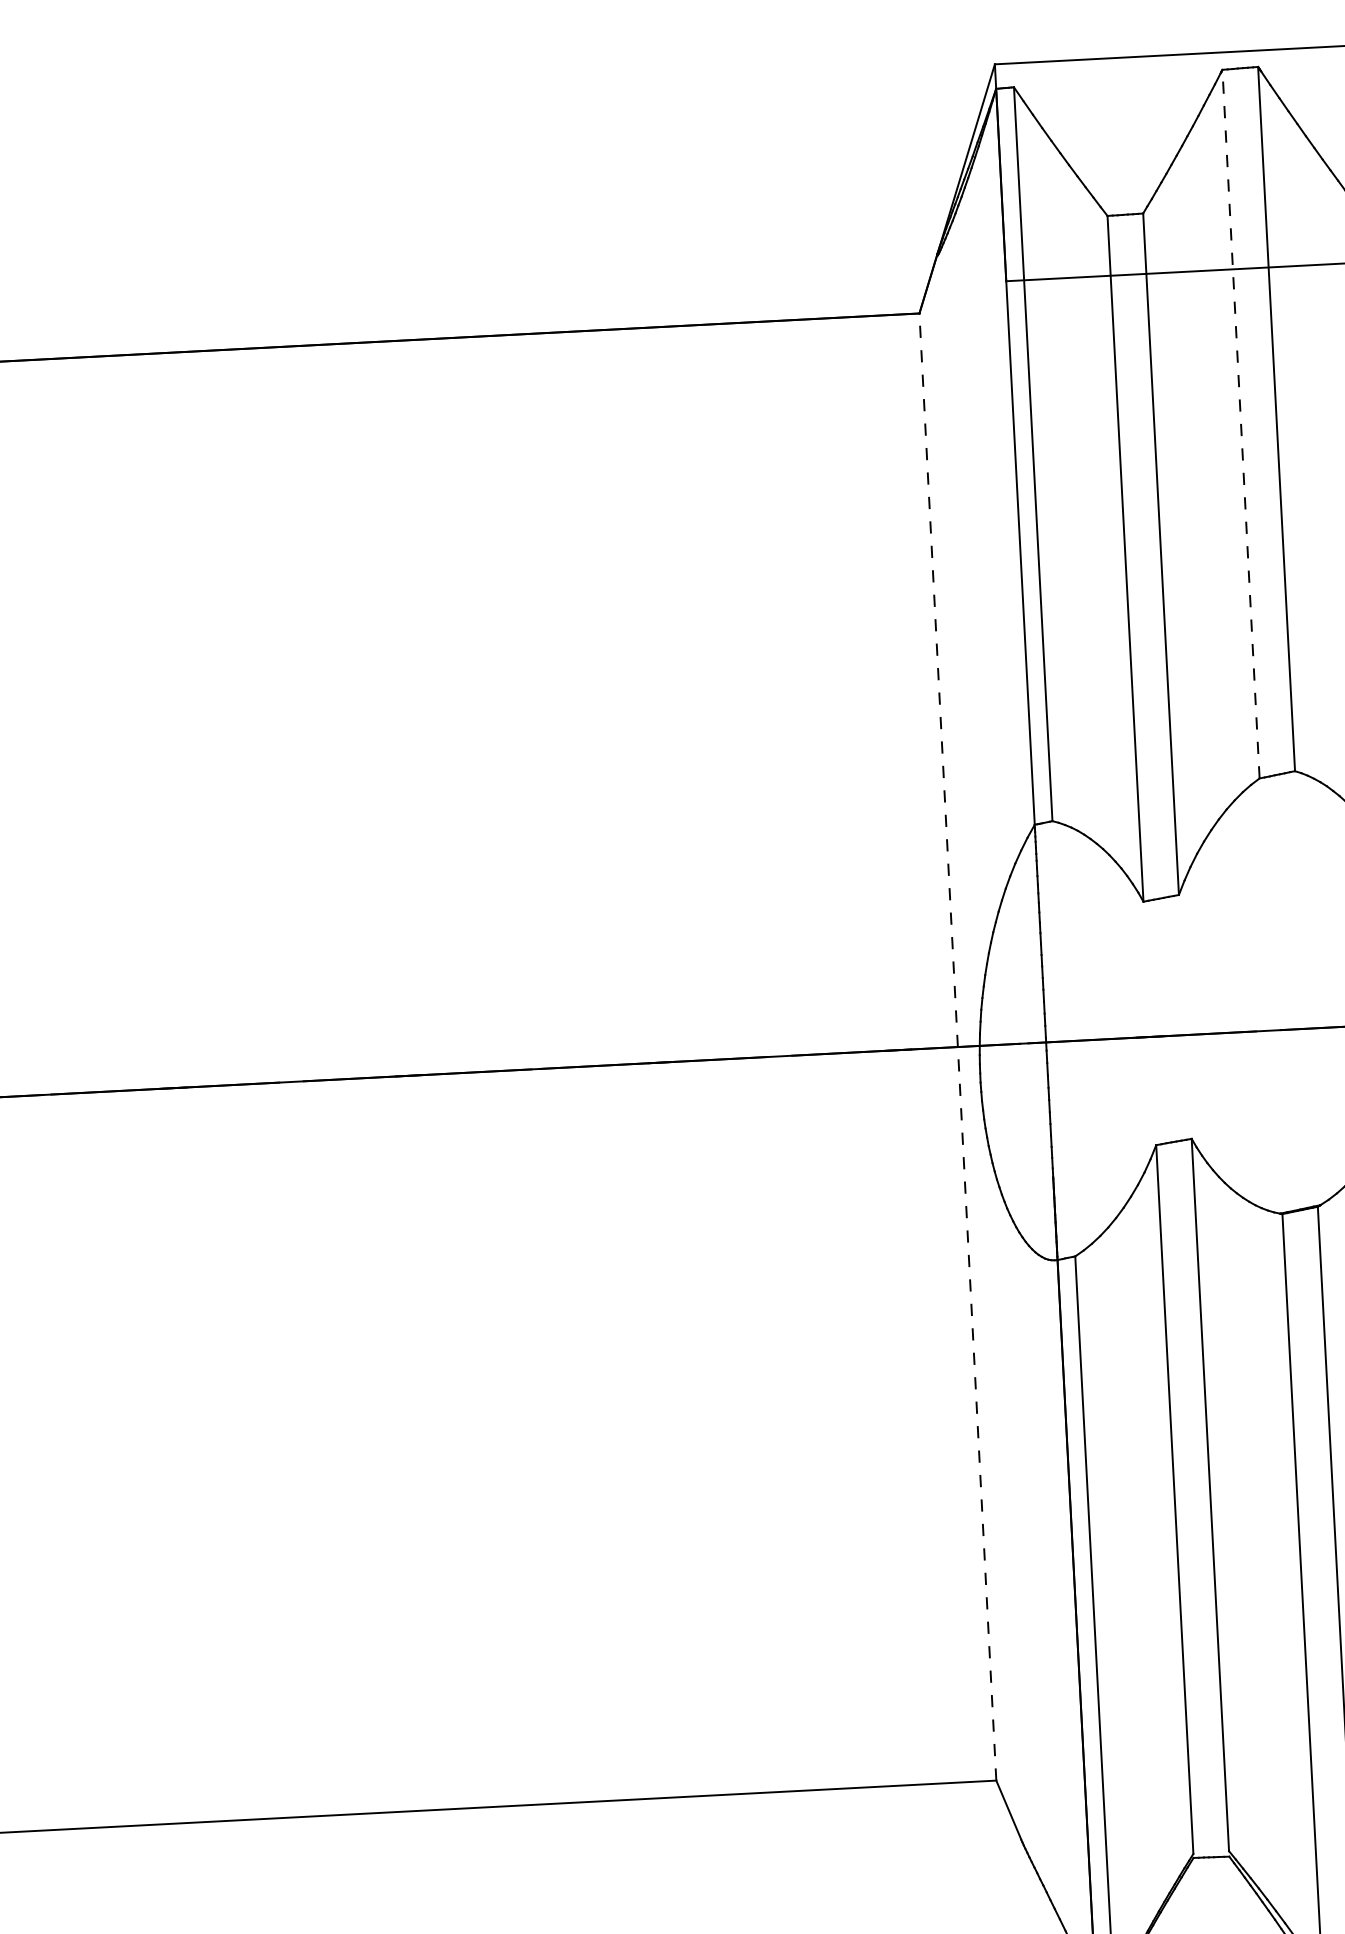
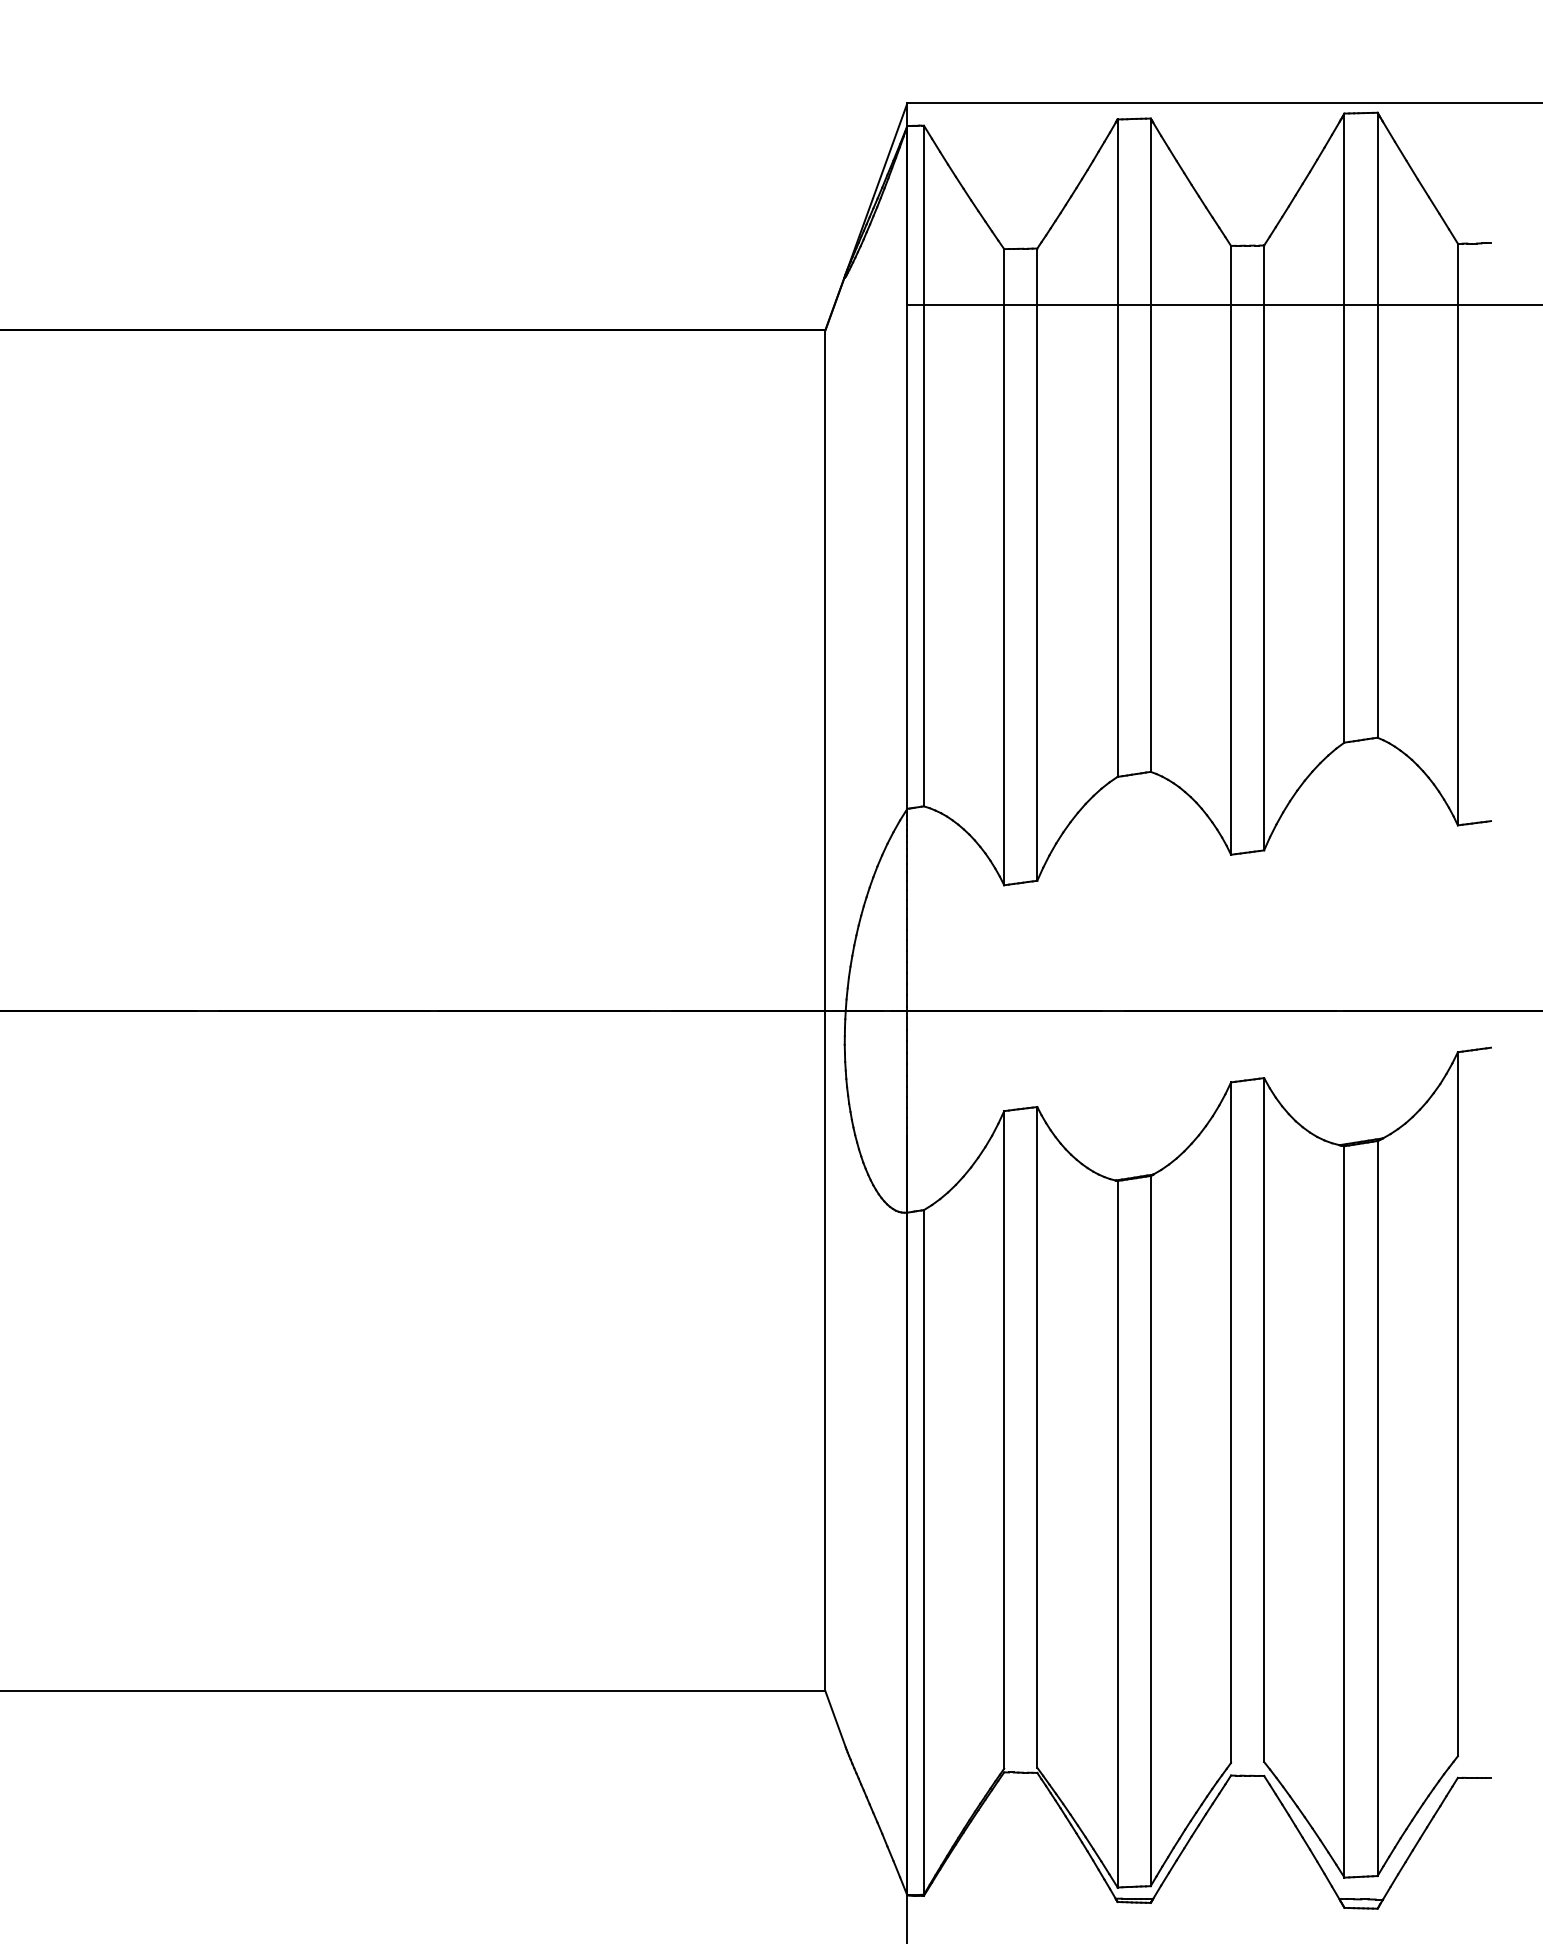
line: (1240, 424) -> (1117, 448), dashed -> solid
line: (957, 1046) -> (825, 1010), dashed -> solid

